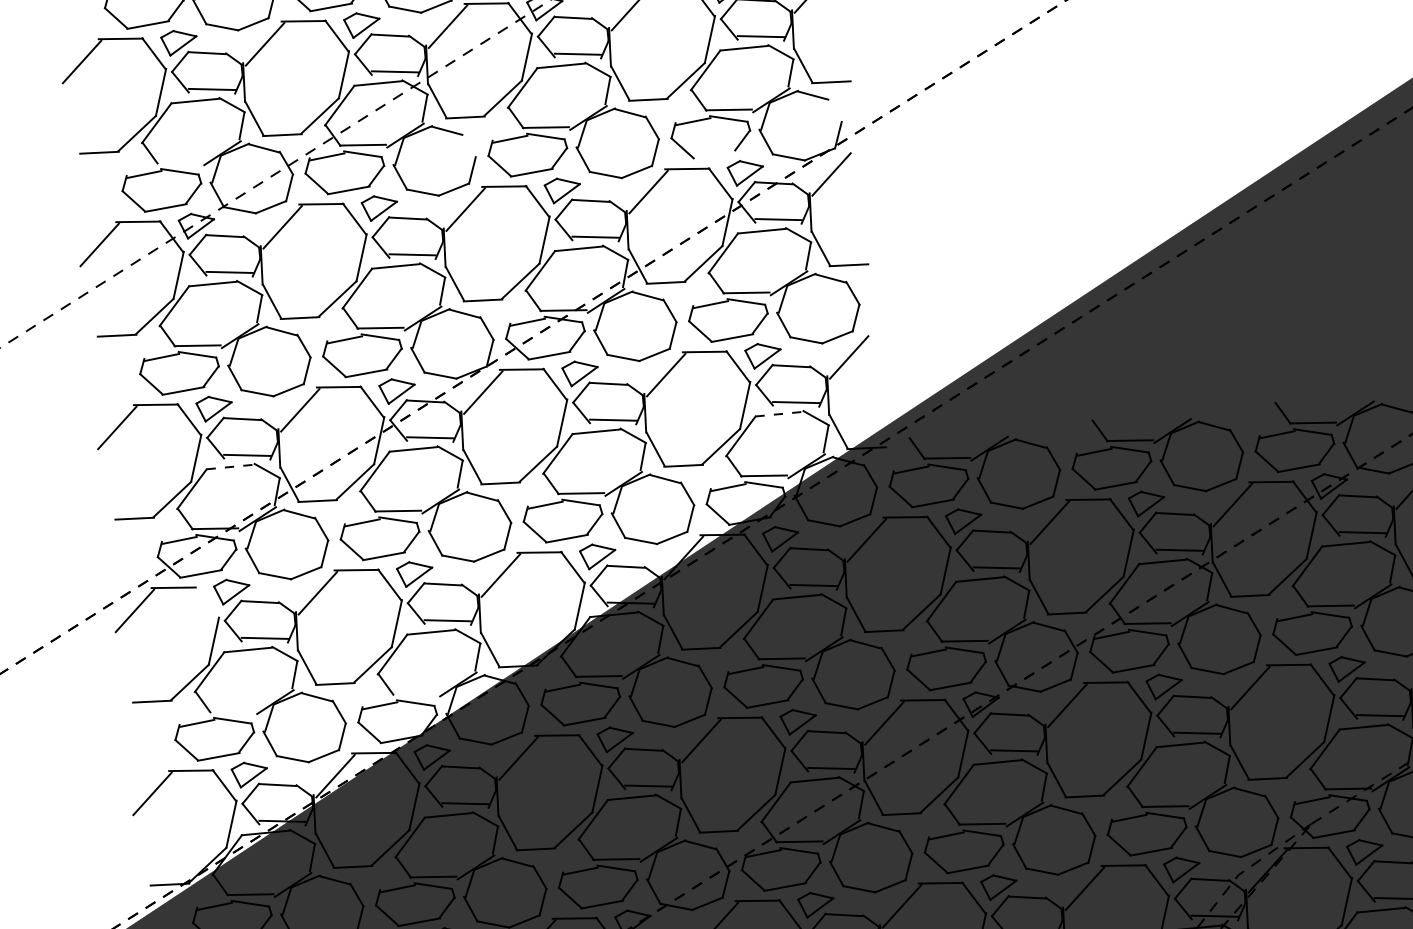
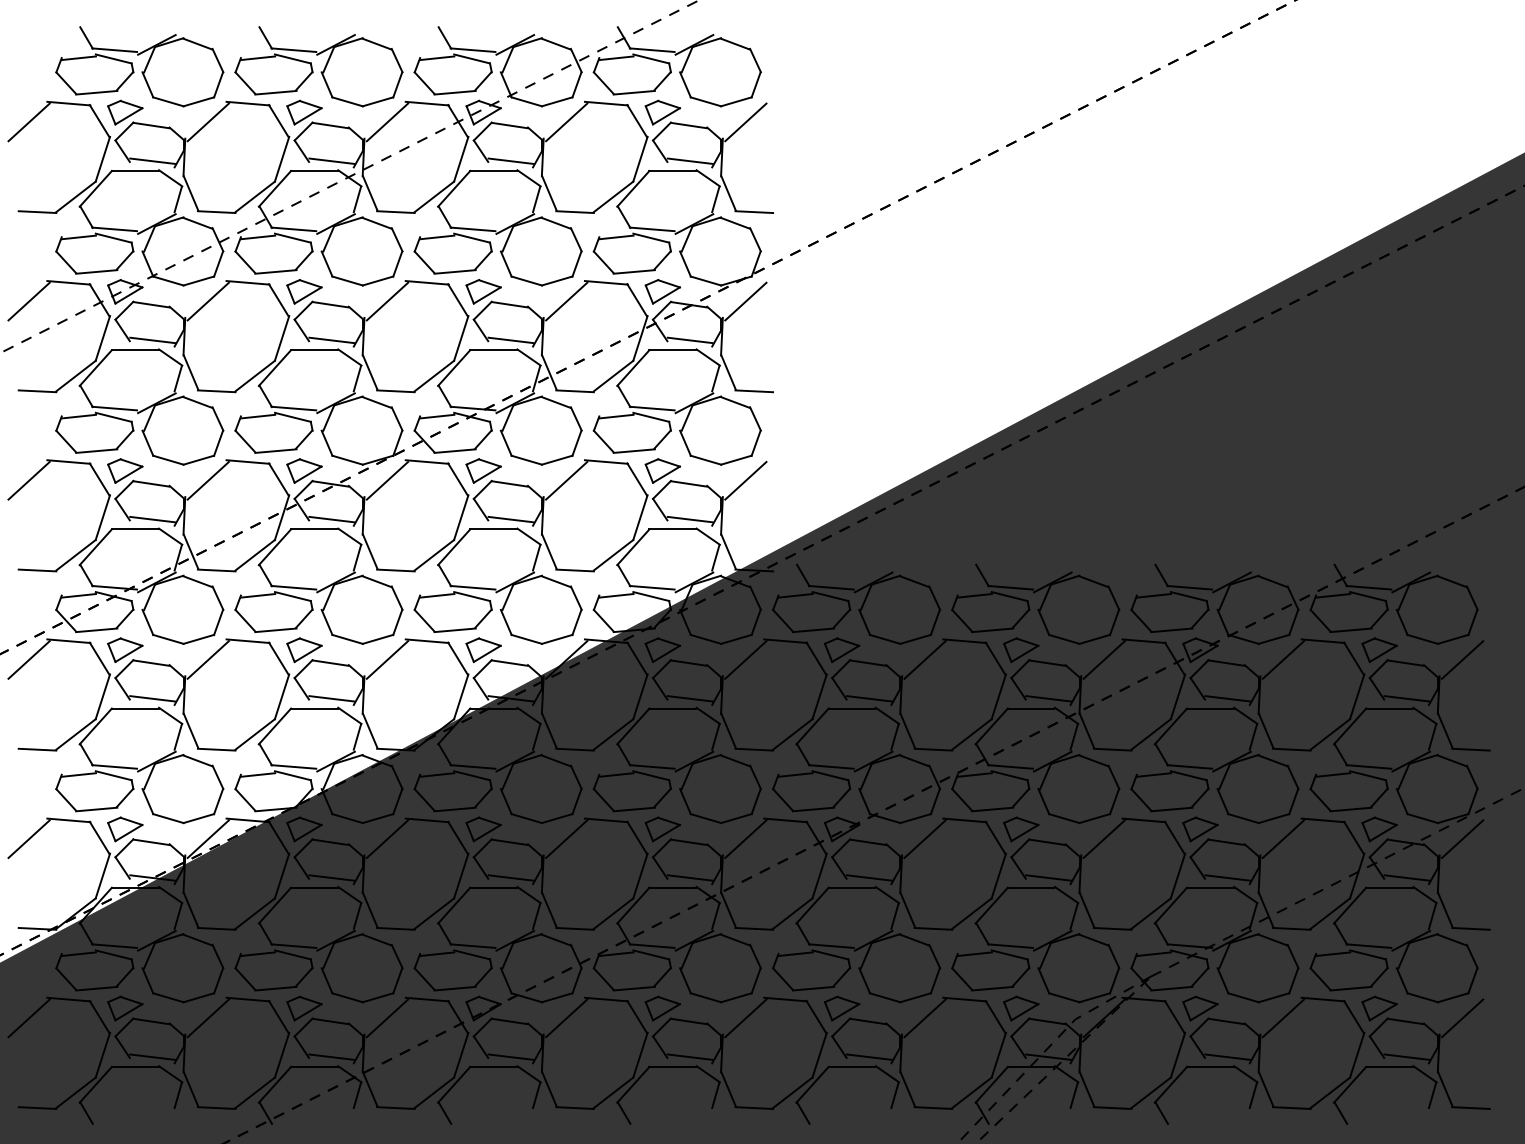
line: (835, 110) -> (755, 239), added
line: (468, 145) -> (396, 239), added
line: (713, 154) -> (633, 271), added
line: (179, 162) -> (114, 229), added
line: (780, 414) -> (673, 529), dashed -> solid
line: (230, 467) -> (135, 529), dashed -> solid
line: (206, 602) -> (99, 658), added
line: (415, 693) -> (293, 766), added
line: (232, 711) -> (114, 766), added

